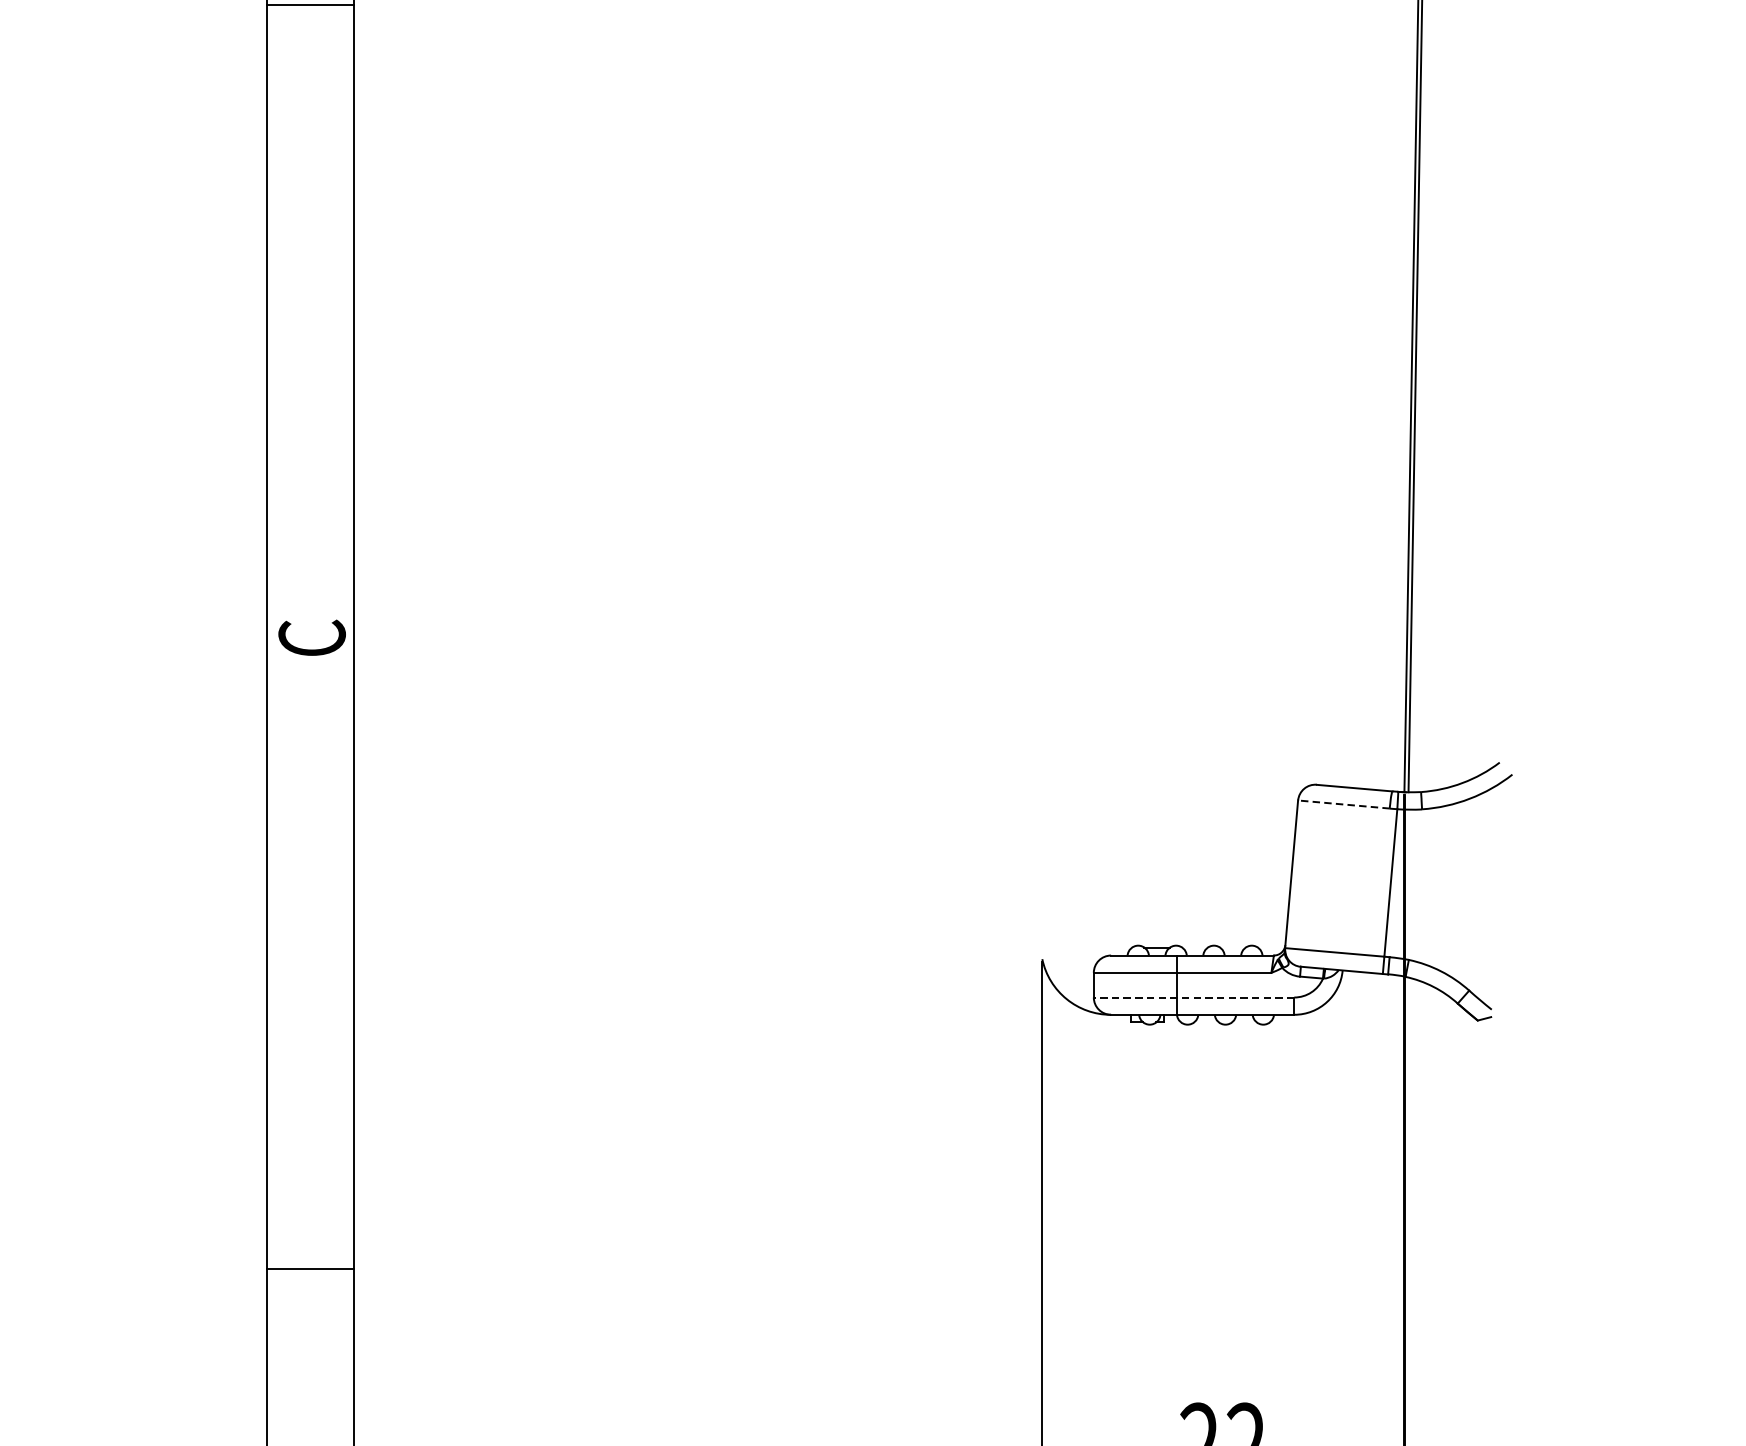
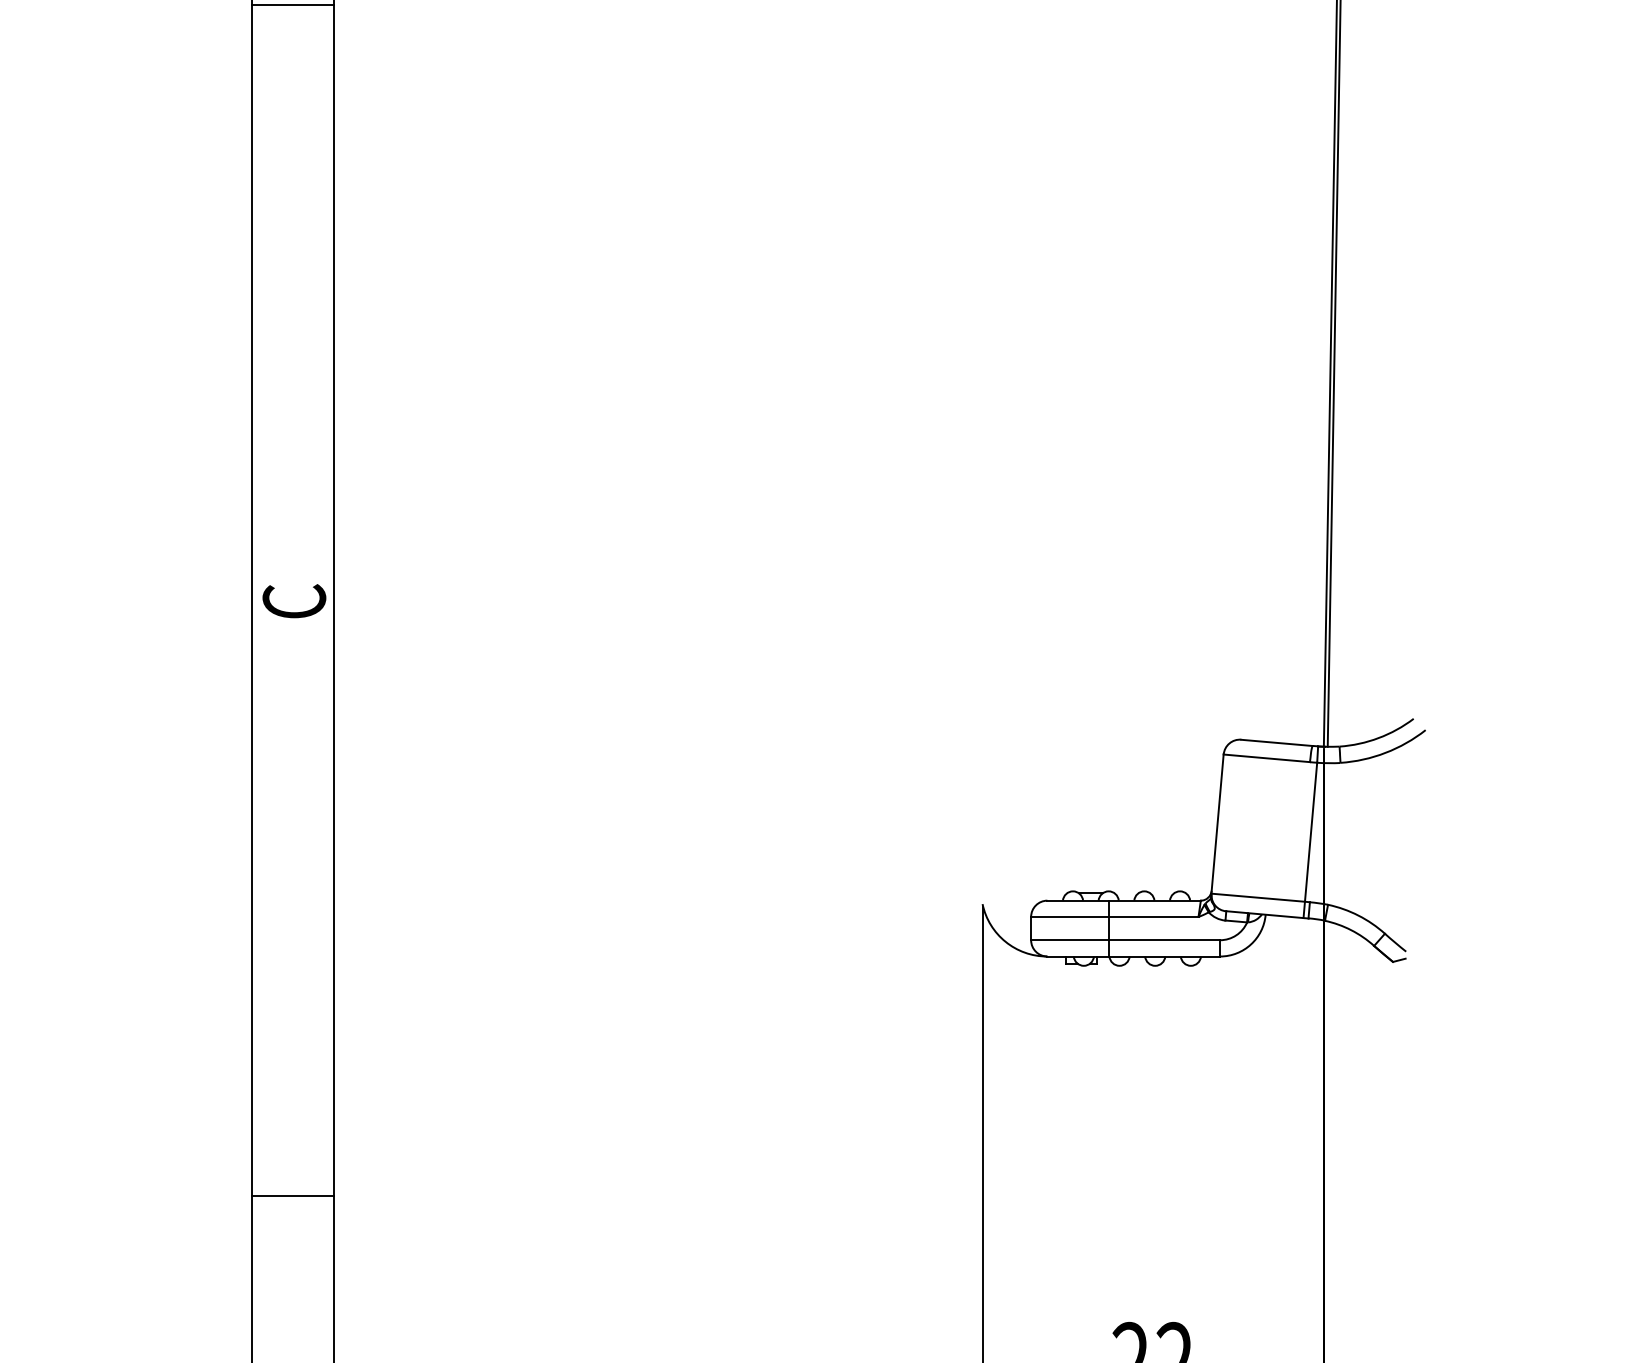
line: (1343, 804) -> (1266, 758), dashed -> solid
line: (1193, 997) -> (1125, 940), dashed -> solid

